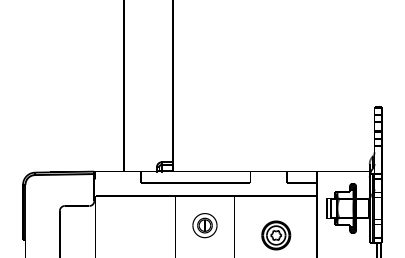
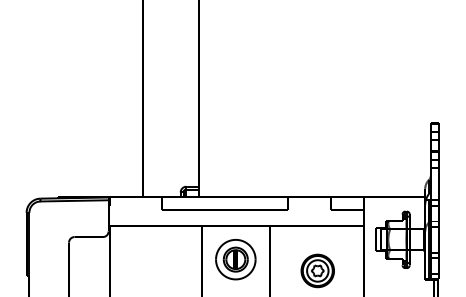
part: (204, 225) -> (235, 259), size x1.43

